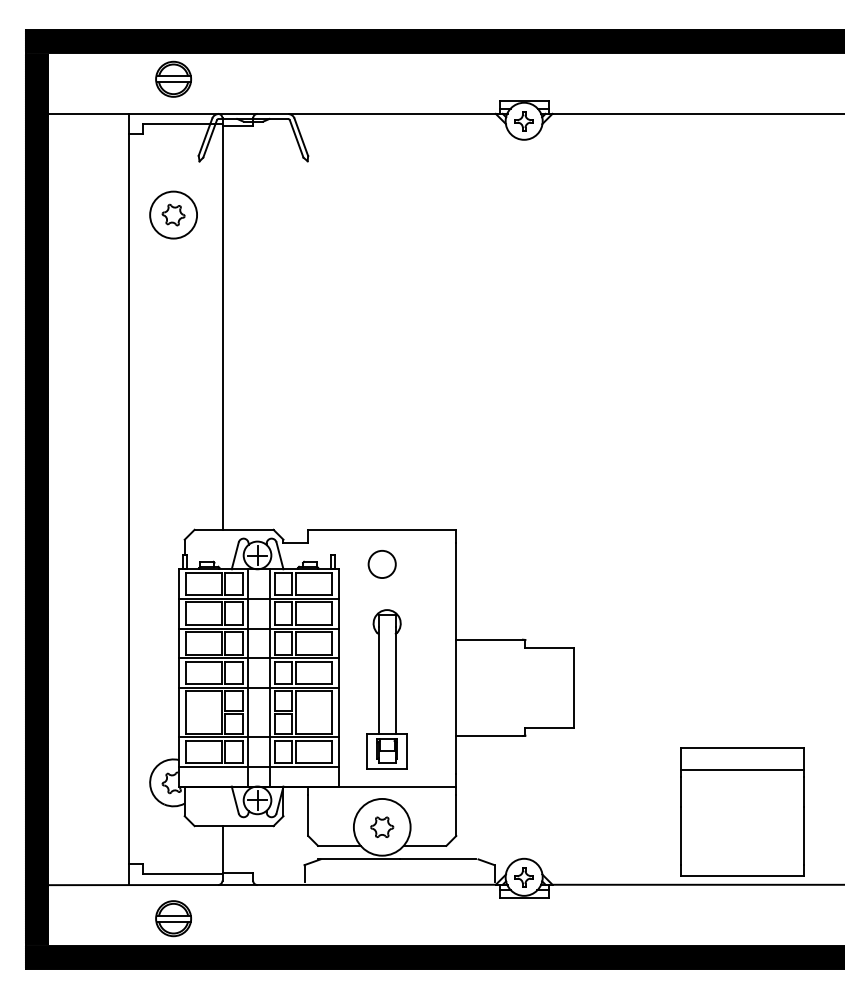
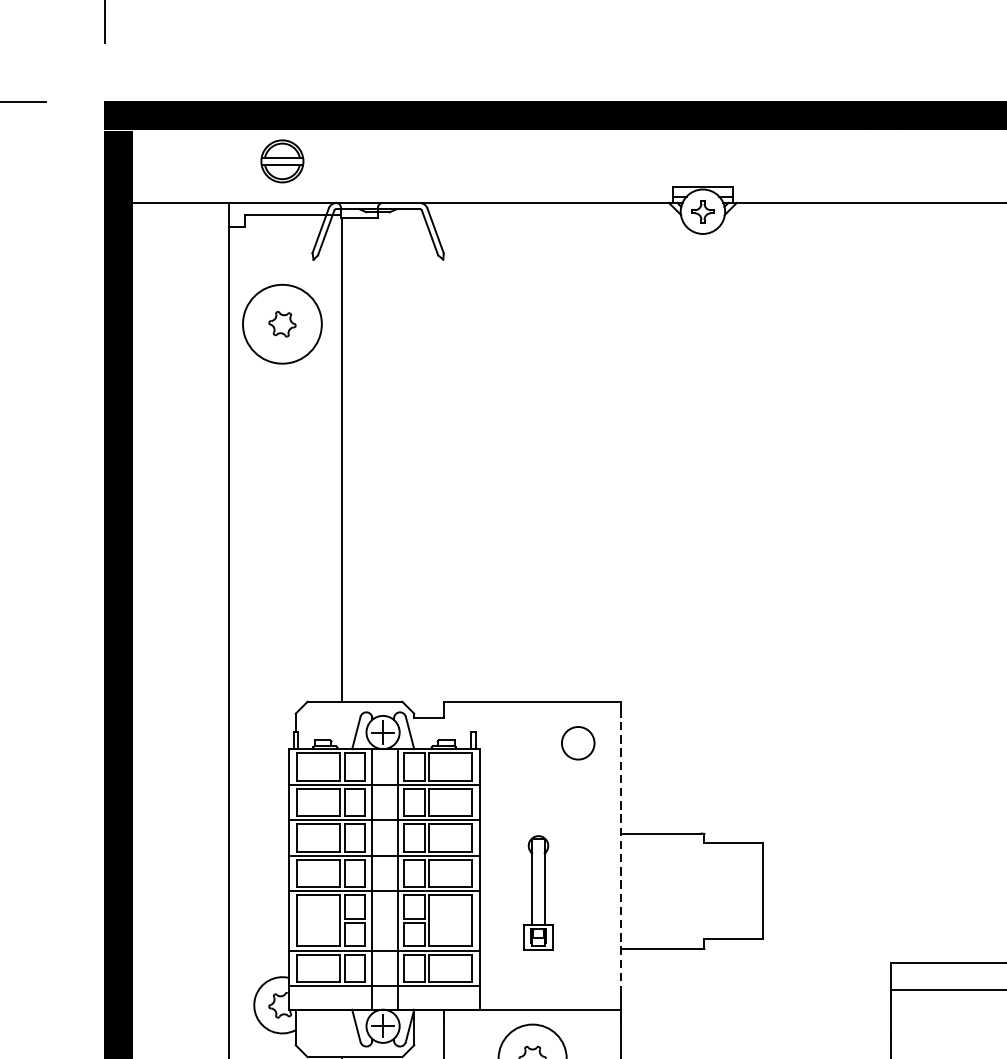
circle: (173, 214) -> (282, 323), size x1.4
circle: (381, 564) -> (577, 743), moved
line: (456, 658) -> (621, 856), solid -> dashed
part: (386, 689) -> (537, 893), size x0.6

